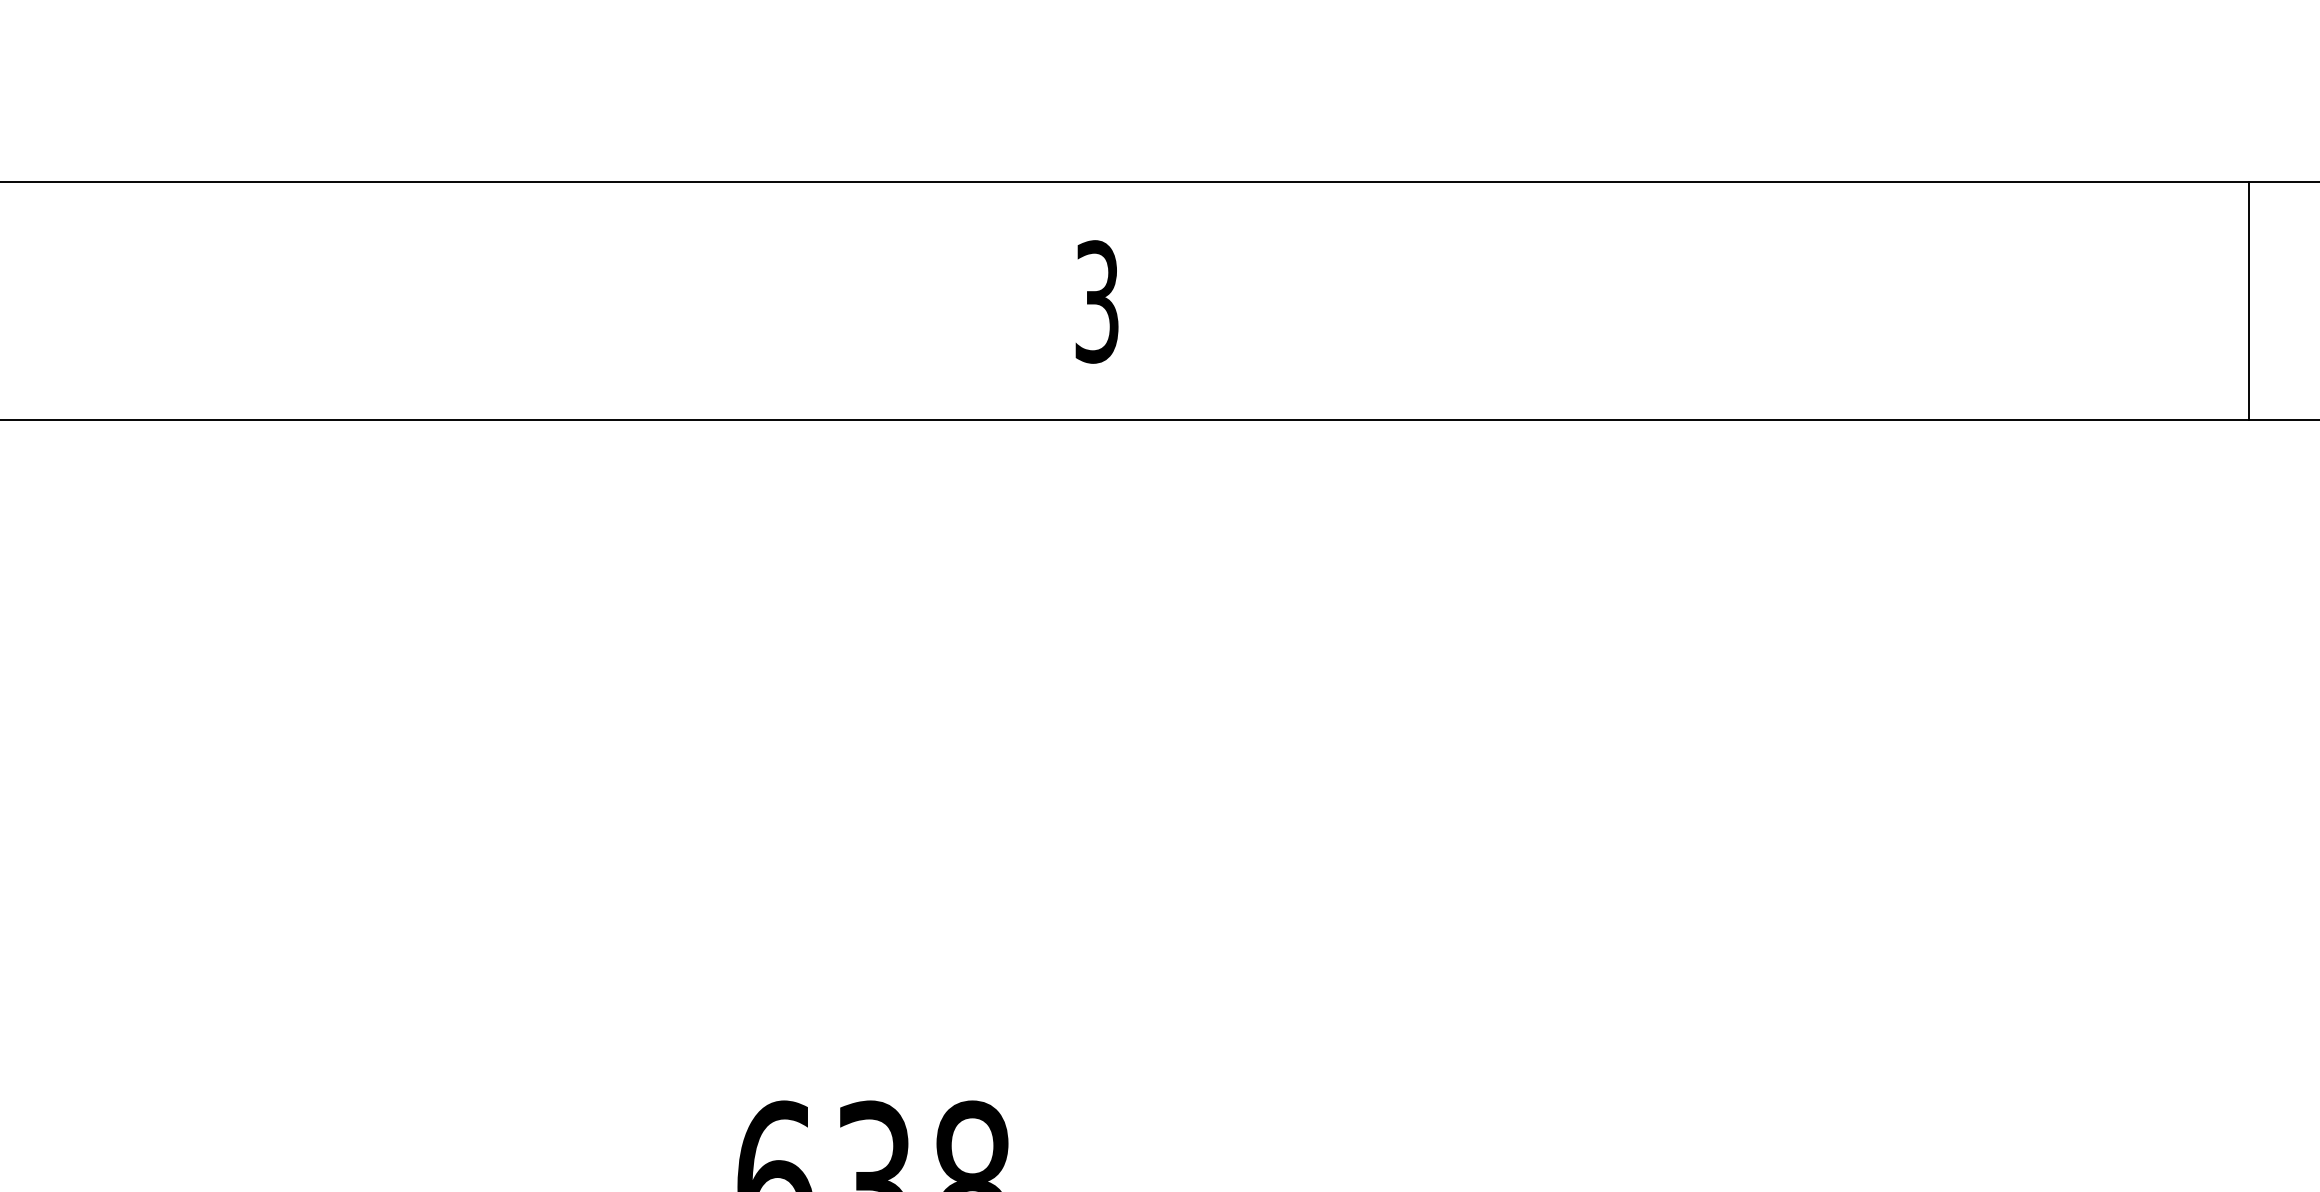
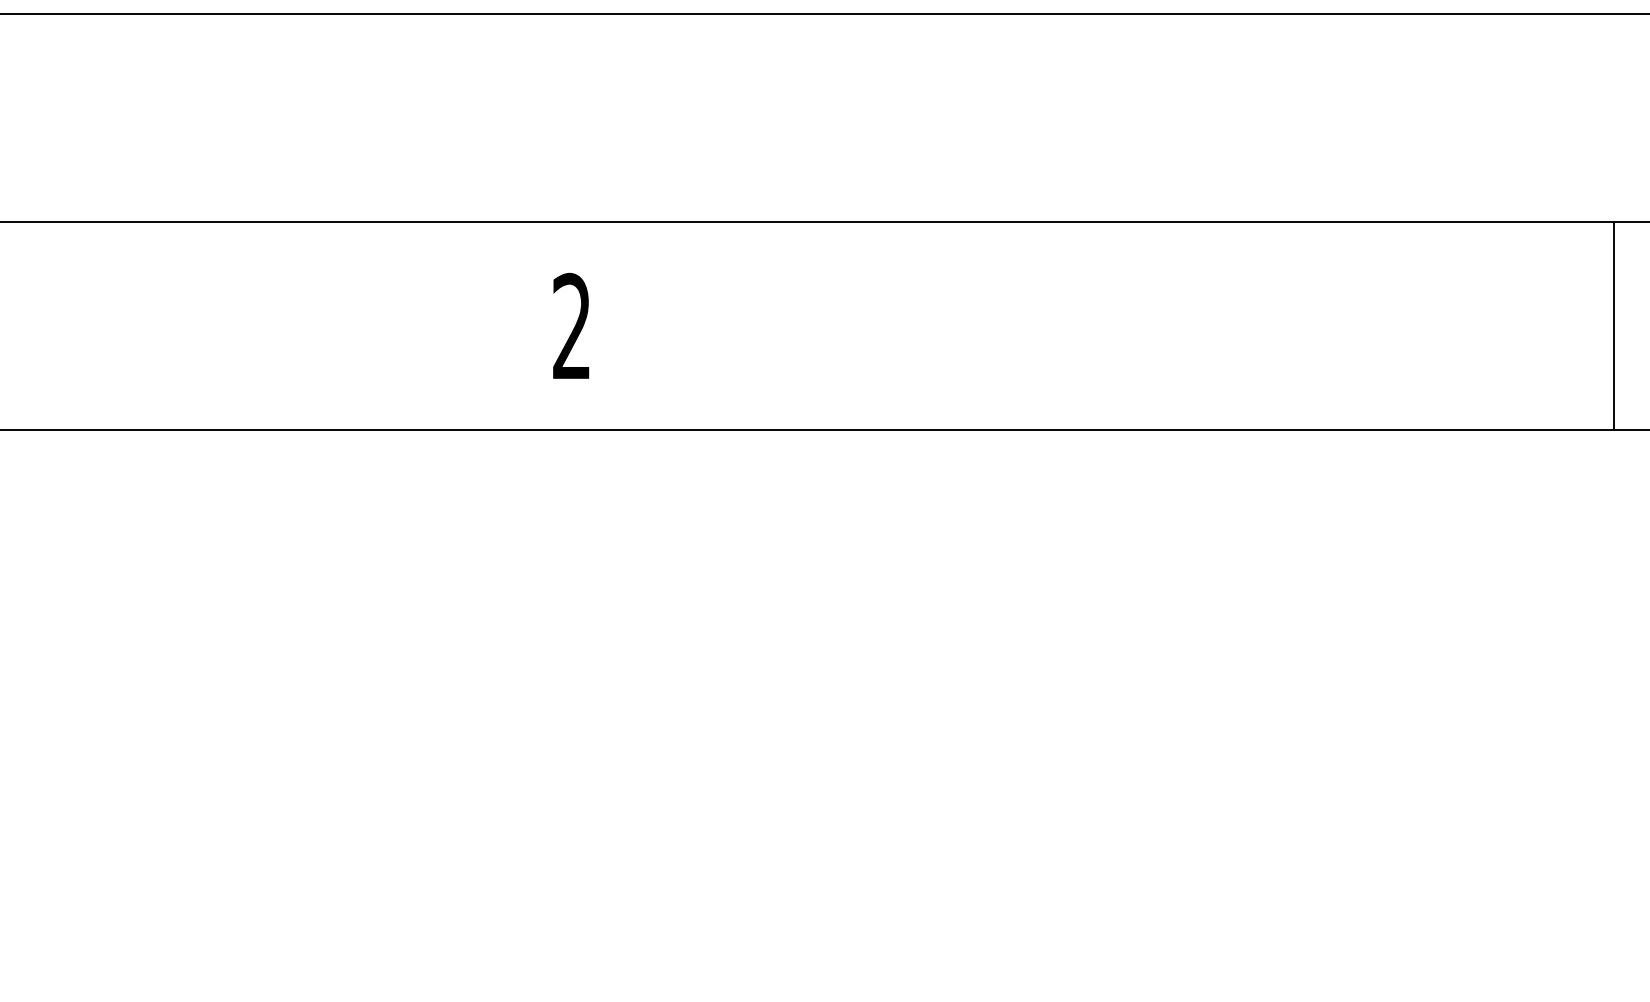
line: (2249, 300) -> (1614, 325), moved
text: (1096, 301) -> (571, 326), 3 -> 2

